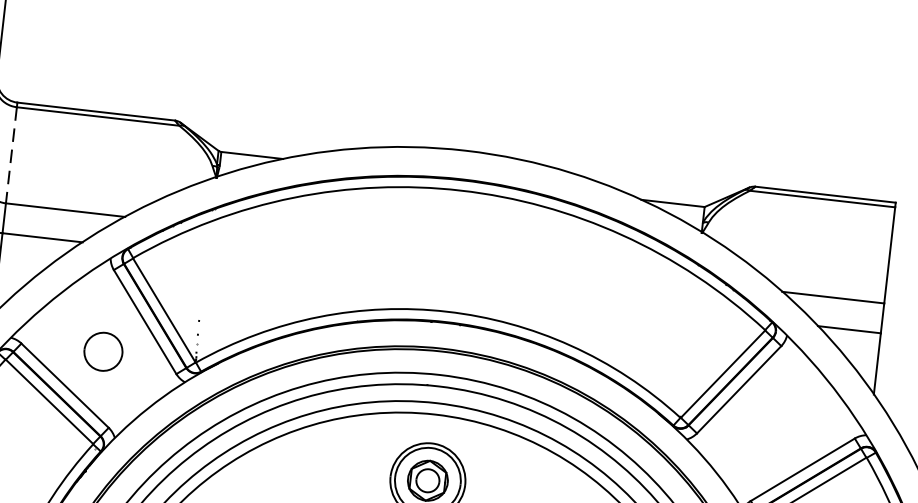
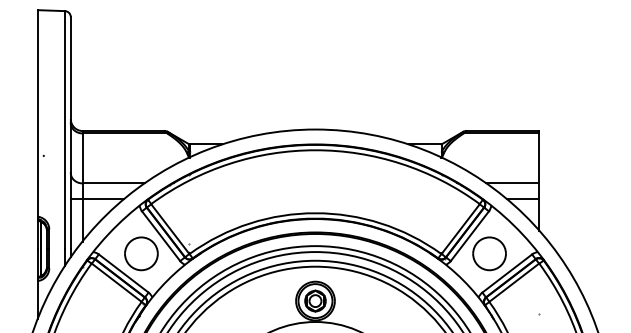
line: (10, 155) -> (82, 158), dashed -> solid
part: (103, 351) -> (141, 253), size x1.67
part: (773, 427) -> (489, 253), added

